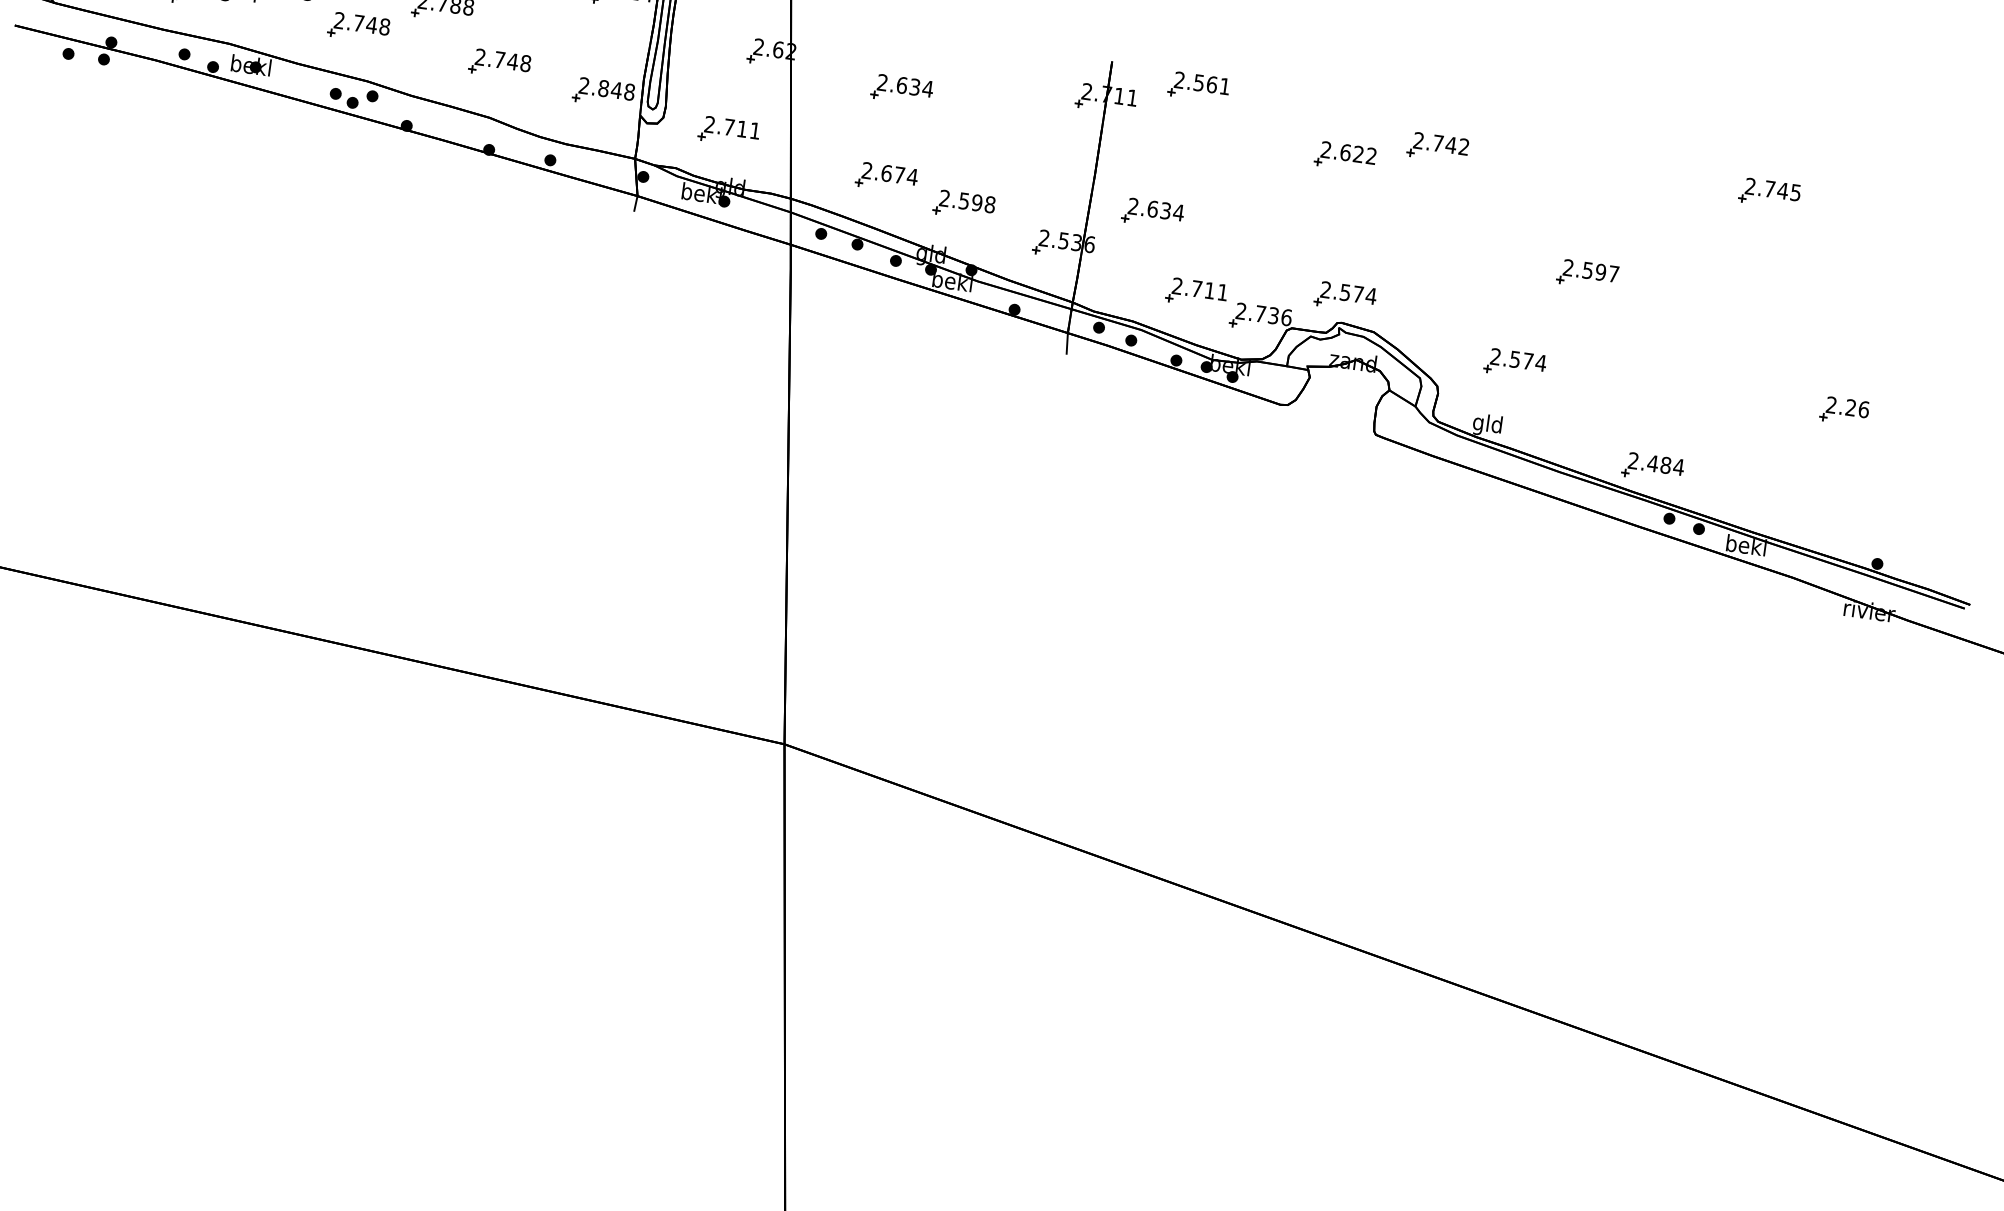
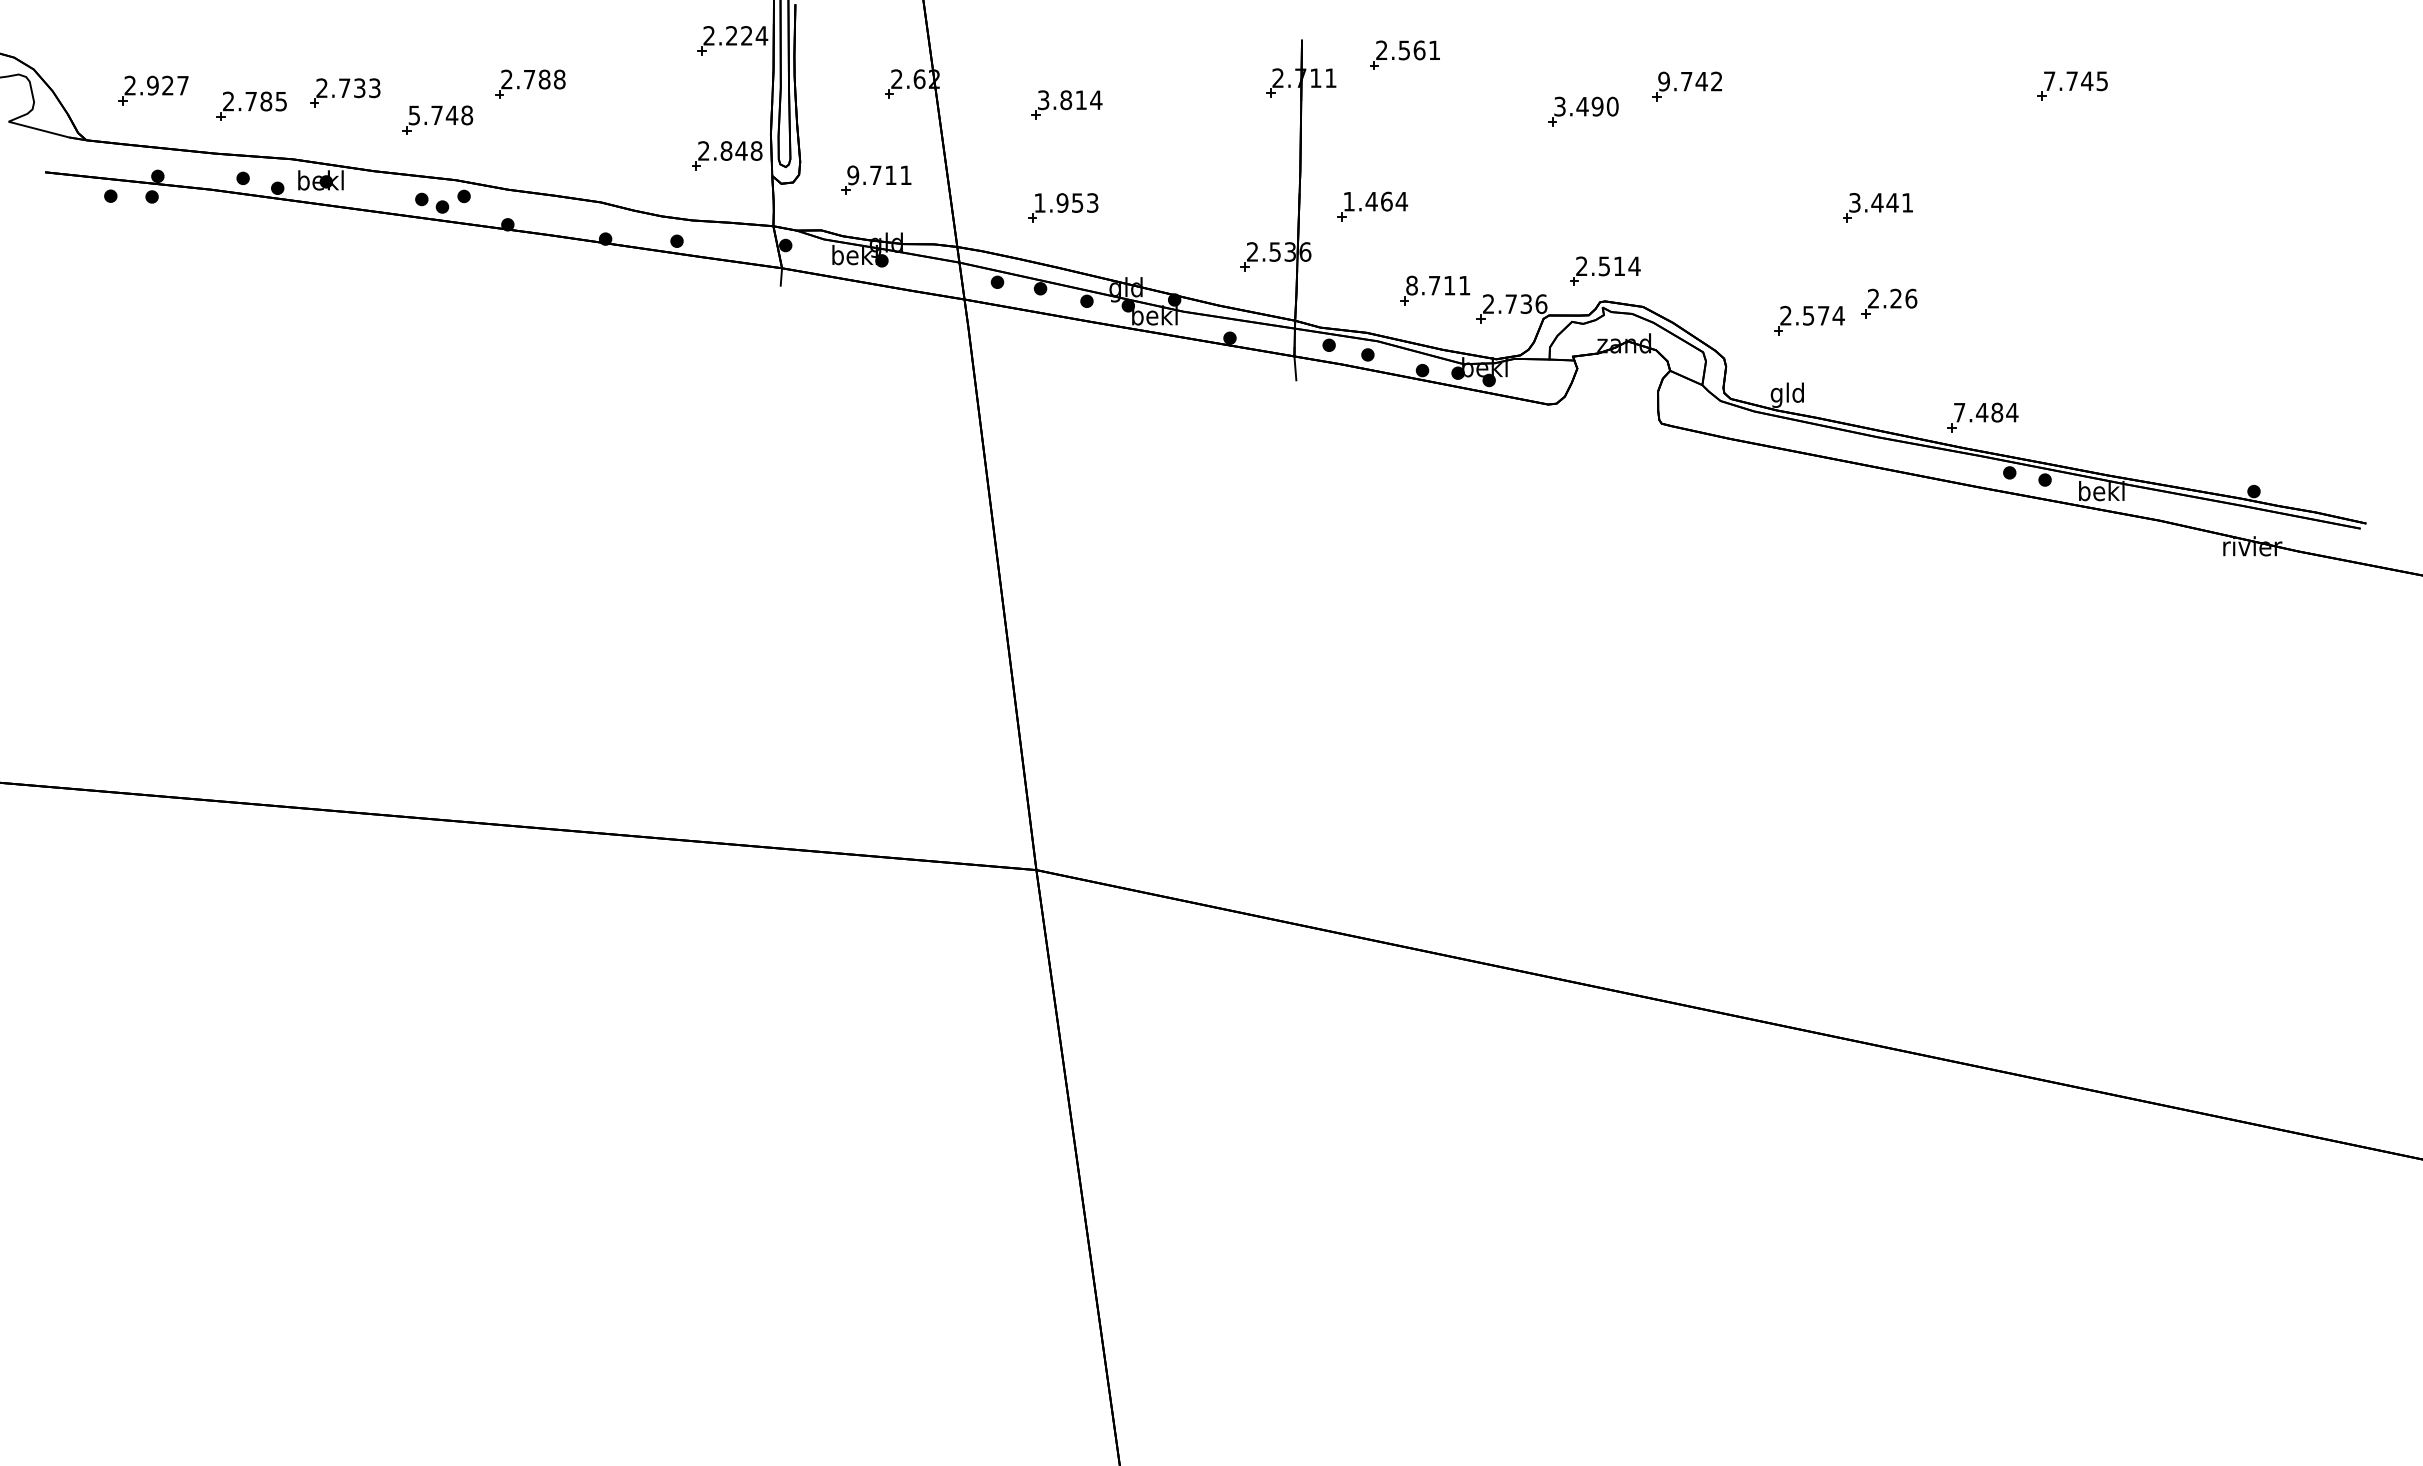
text: (338, 20) -> (413, 115), 2.748 -> 5.748
part: (500, 64) -> (604, 139), removed
text: (898, 85) -> (1062, 100), 2.634 -> 3.814
text: (710, 124) -> (853, 175), 2.711 -> 9.711
text: (1418, 140) -> (1663, 81), 2.742 -> 9.742
text: (1349, 152) -> (1586, 106), 2.622 -> 3.490
text: (890, 173) -> (1066, 202), 2.674 -> 1.953
text: (1750, 185) -> (2049, 80), 2.745 -> 7.745
part: (963, 204) -> (1155, 226), removed
text: (1149, 208) -> (1367, 201), 2.634 -> 1.464
text: (1591, 270) -> (1881, 202), 2.597 -> 3.441
text: (1177, 286) -> (1411, 285), 2.711 -> 8.711
text: (1358, 293) -> (1619, 265), 2.574 -> 2.514
part: (1844, 411) -> (1889, 303), moved
text: (1633, 460) -> (1959, 412), 2.484 -> 7.484

